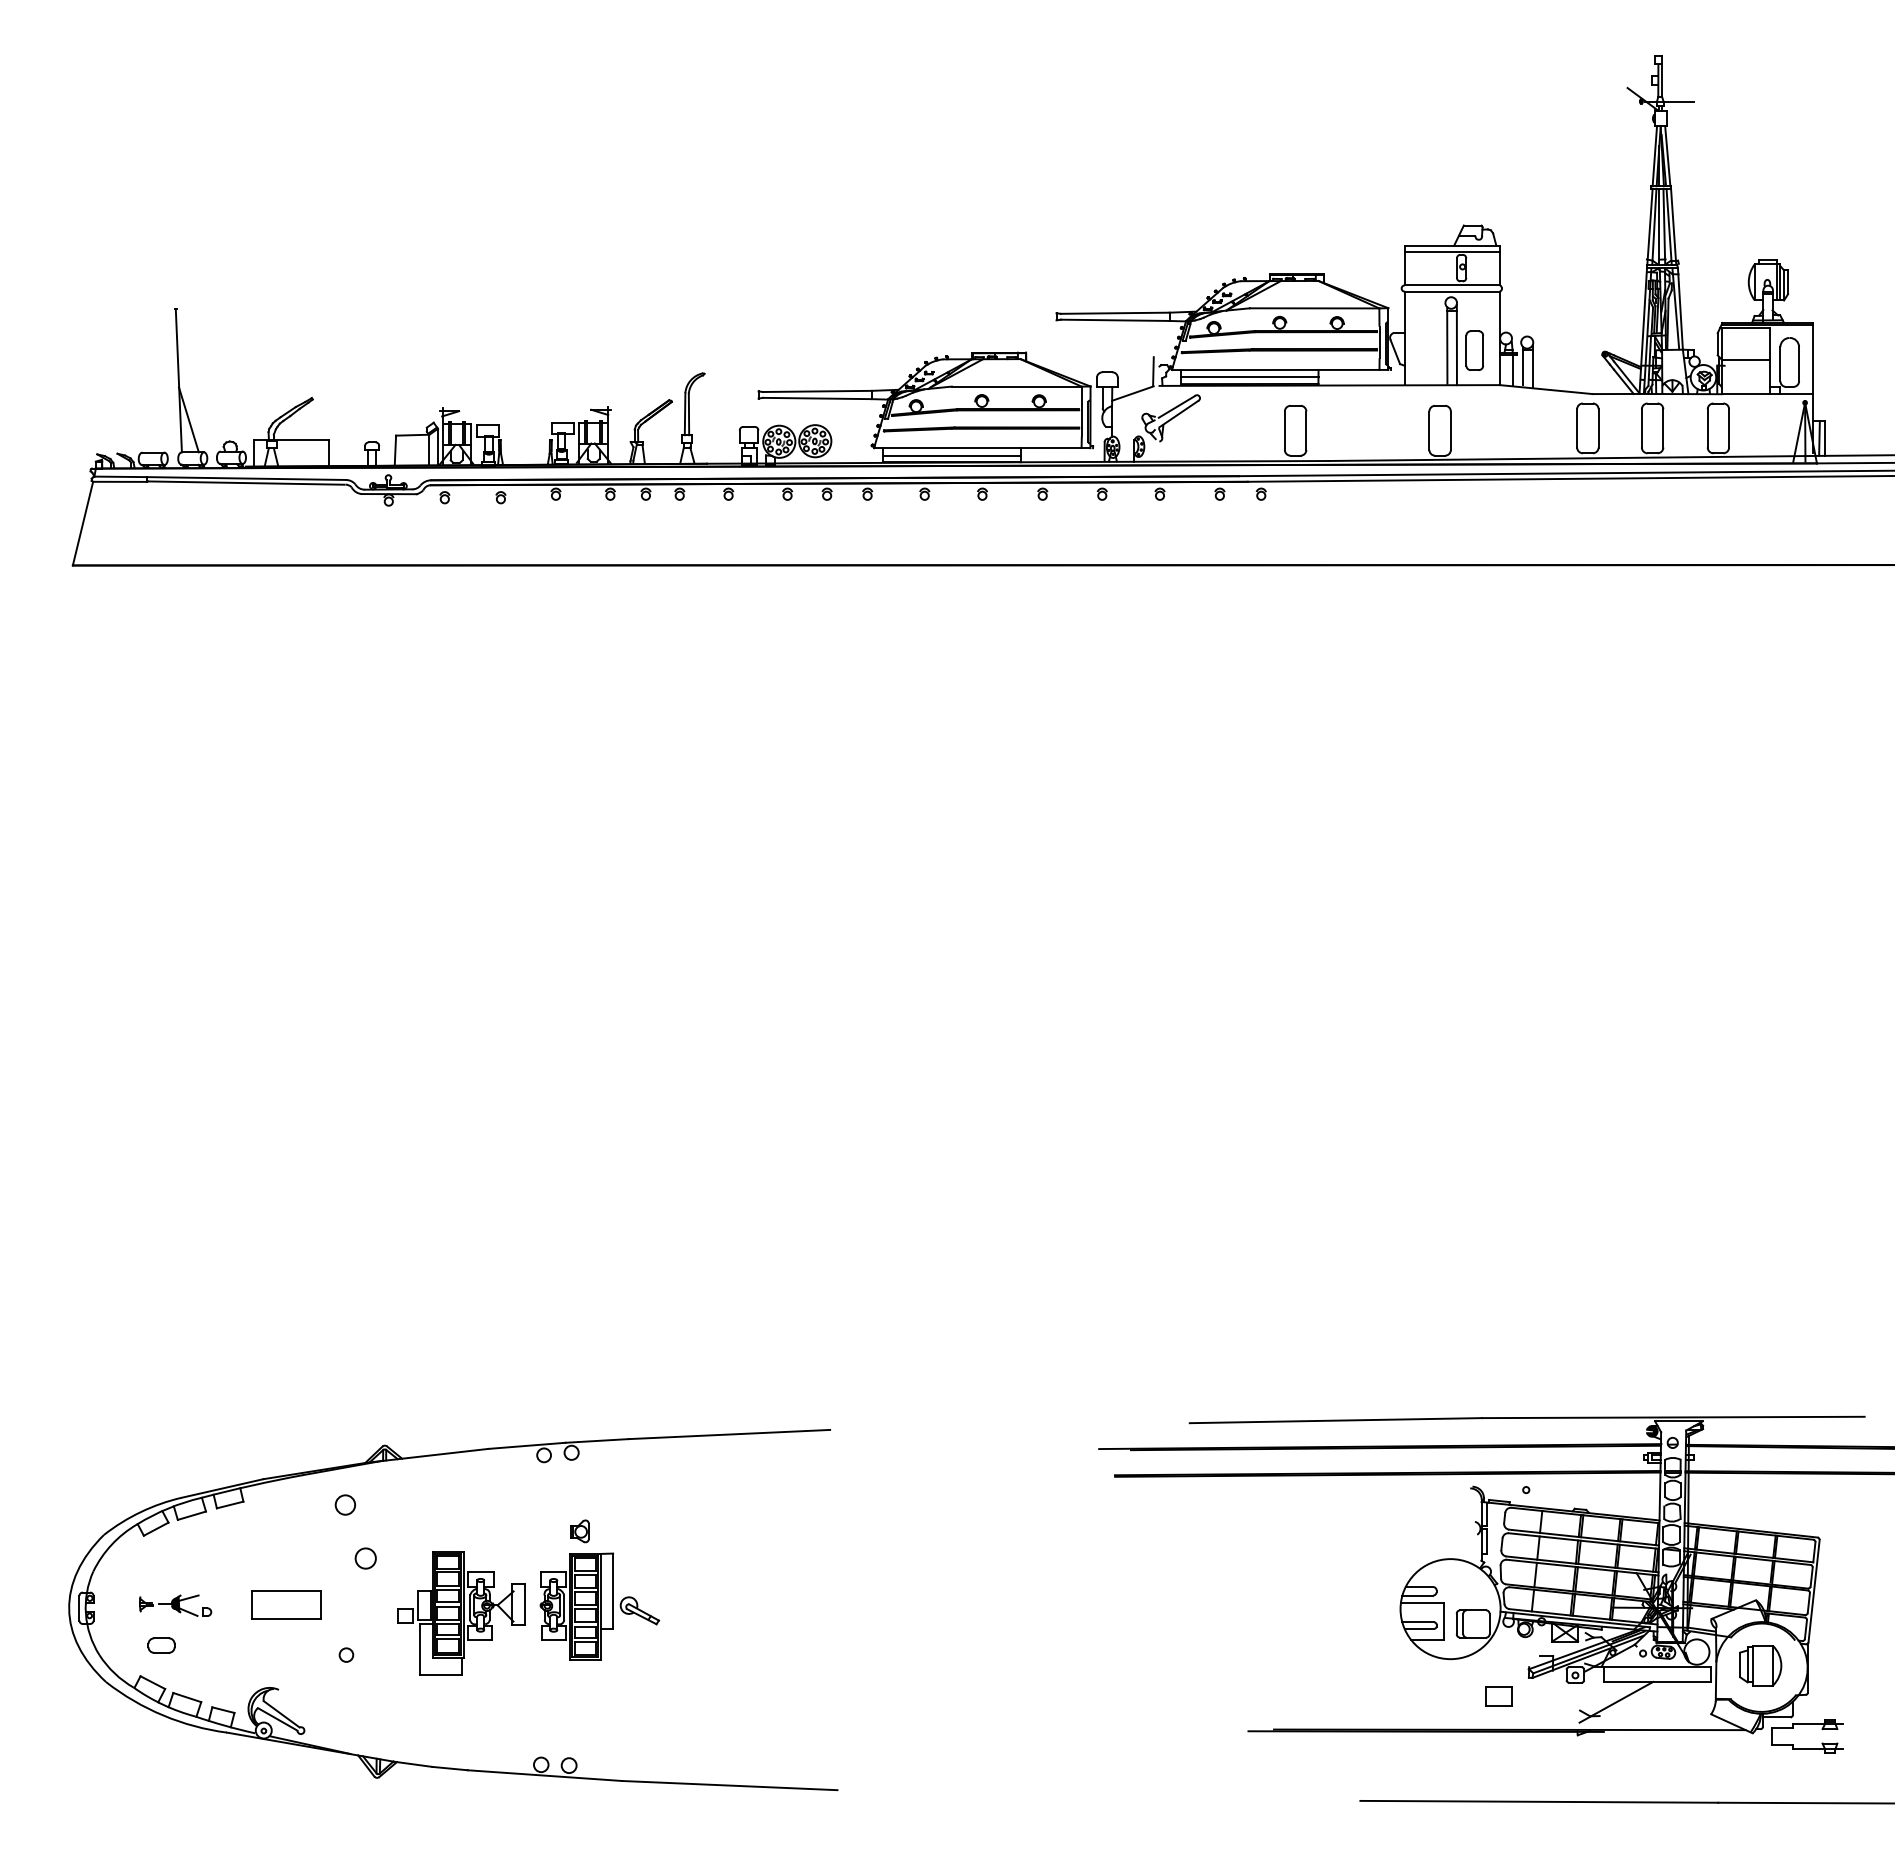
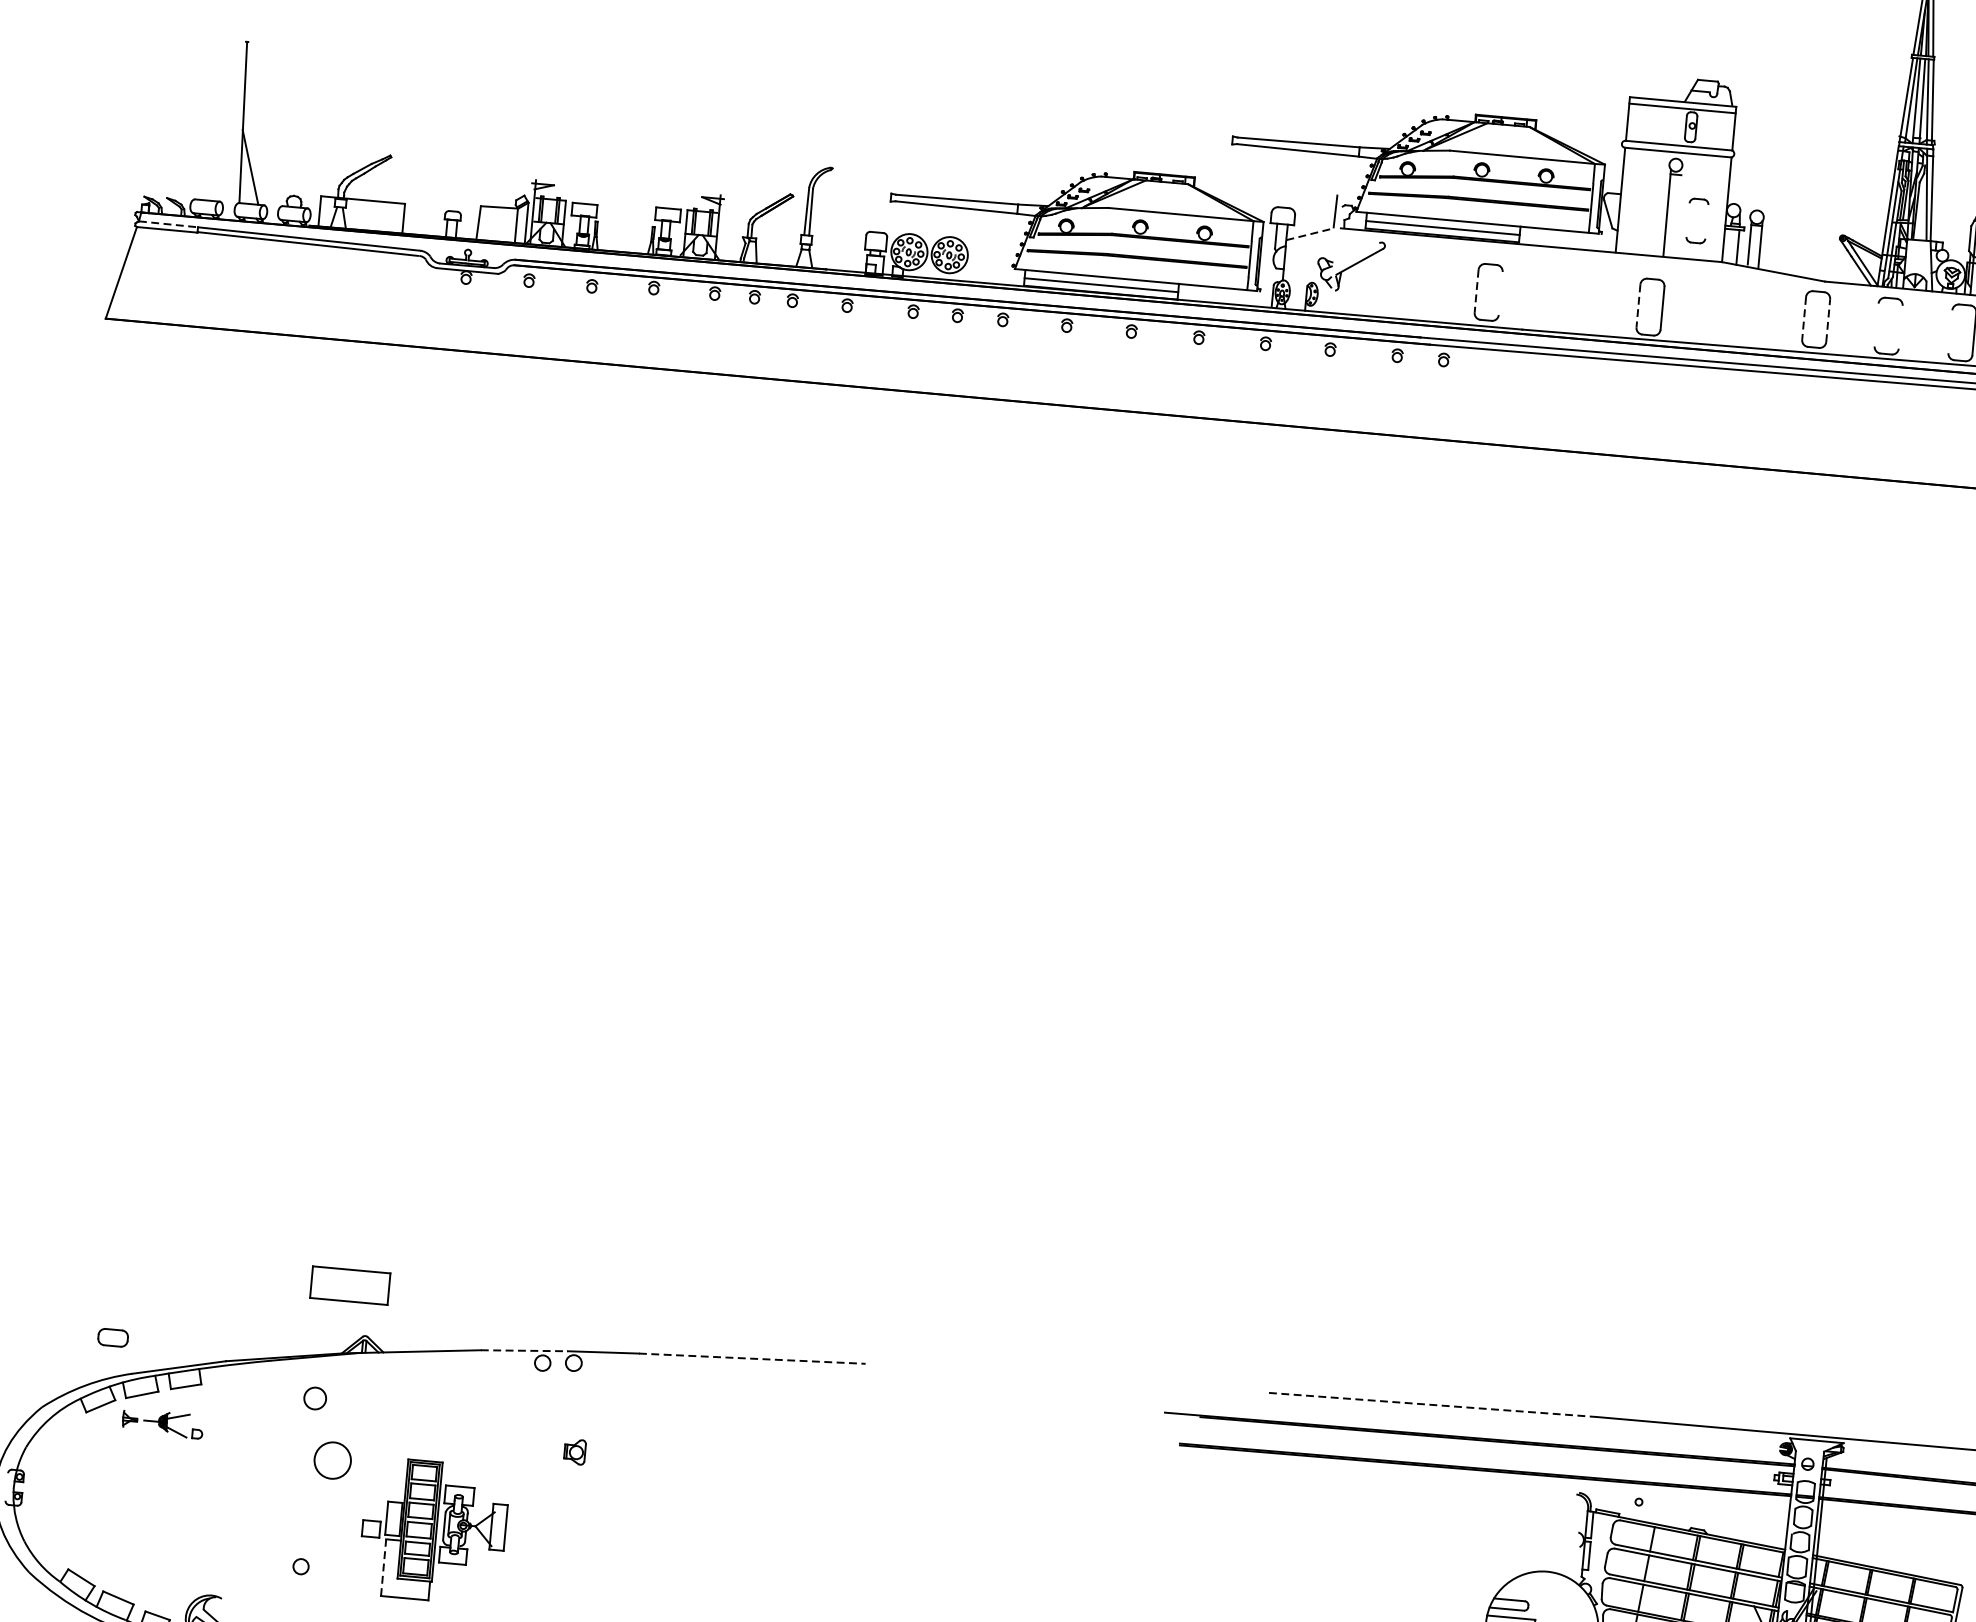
line: (1456, 344) -> (1677, 212), removed
line: (1466, 350) -> (1688, 219), removed
line: (1483, 350) -> (1707, 221), removed
line: (1132, 393) -> (1309, 234), solid -> dashed
line: (1176, 406) -> (1357, 253), removed
line: (1598, 427) -> (1828, 319), solid -> dashed
line: (1577, 428) -> (1804, 318), solid -> dashed
line: (1641, 428) -> (1876, 325), removed
line: (1663, 428) -> (1900, 327), removed
line: (1707, 428) -> (1950, 331), removed
line: (1306, 430) -> (1500, 293), removed
line: (1284, 431) -> (1476, 292), solid -> dashed
line: (1429, 431) -> (1638, 306), solid -> dashed
line: (121, 476) -> (169, 223), solid -> dashed
line: (1336, 1420) -> (1433, 1404), solid -> dashed
line: (729, 1434) -> (752, 1358), solid -> dashed
line: (526, 1445) -> (524, 1350), solid -> dashed
circle: (365, 1558) -> (332, 1460), size x1.6
part: (286, 1604) -> (350, 1284), moved
part: (175, 1605) -> (162, 1423), moved
part: (599, 1606) -> (589, 1538), removed
line: (79, 1607) -> (6, 1486), removed
part: (161, 1645) -> (113, 1337), moved
line: (419, 1648) -> (383, 1566), solid -> dashed

